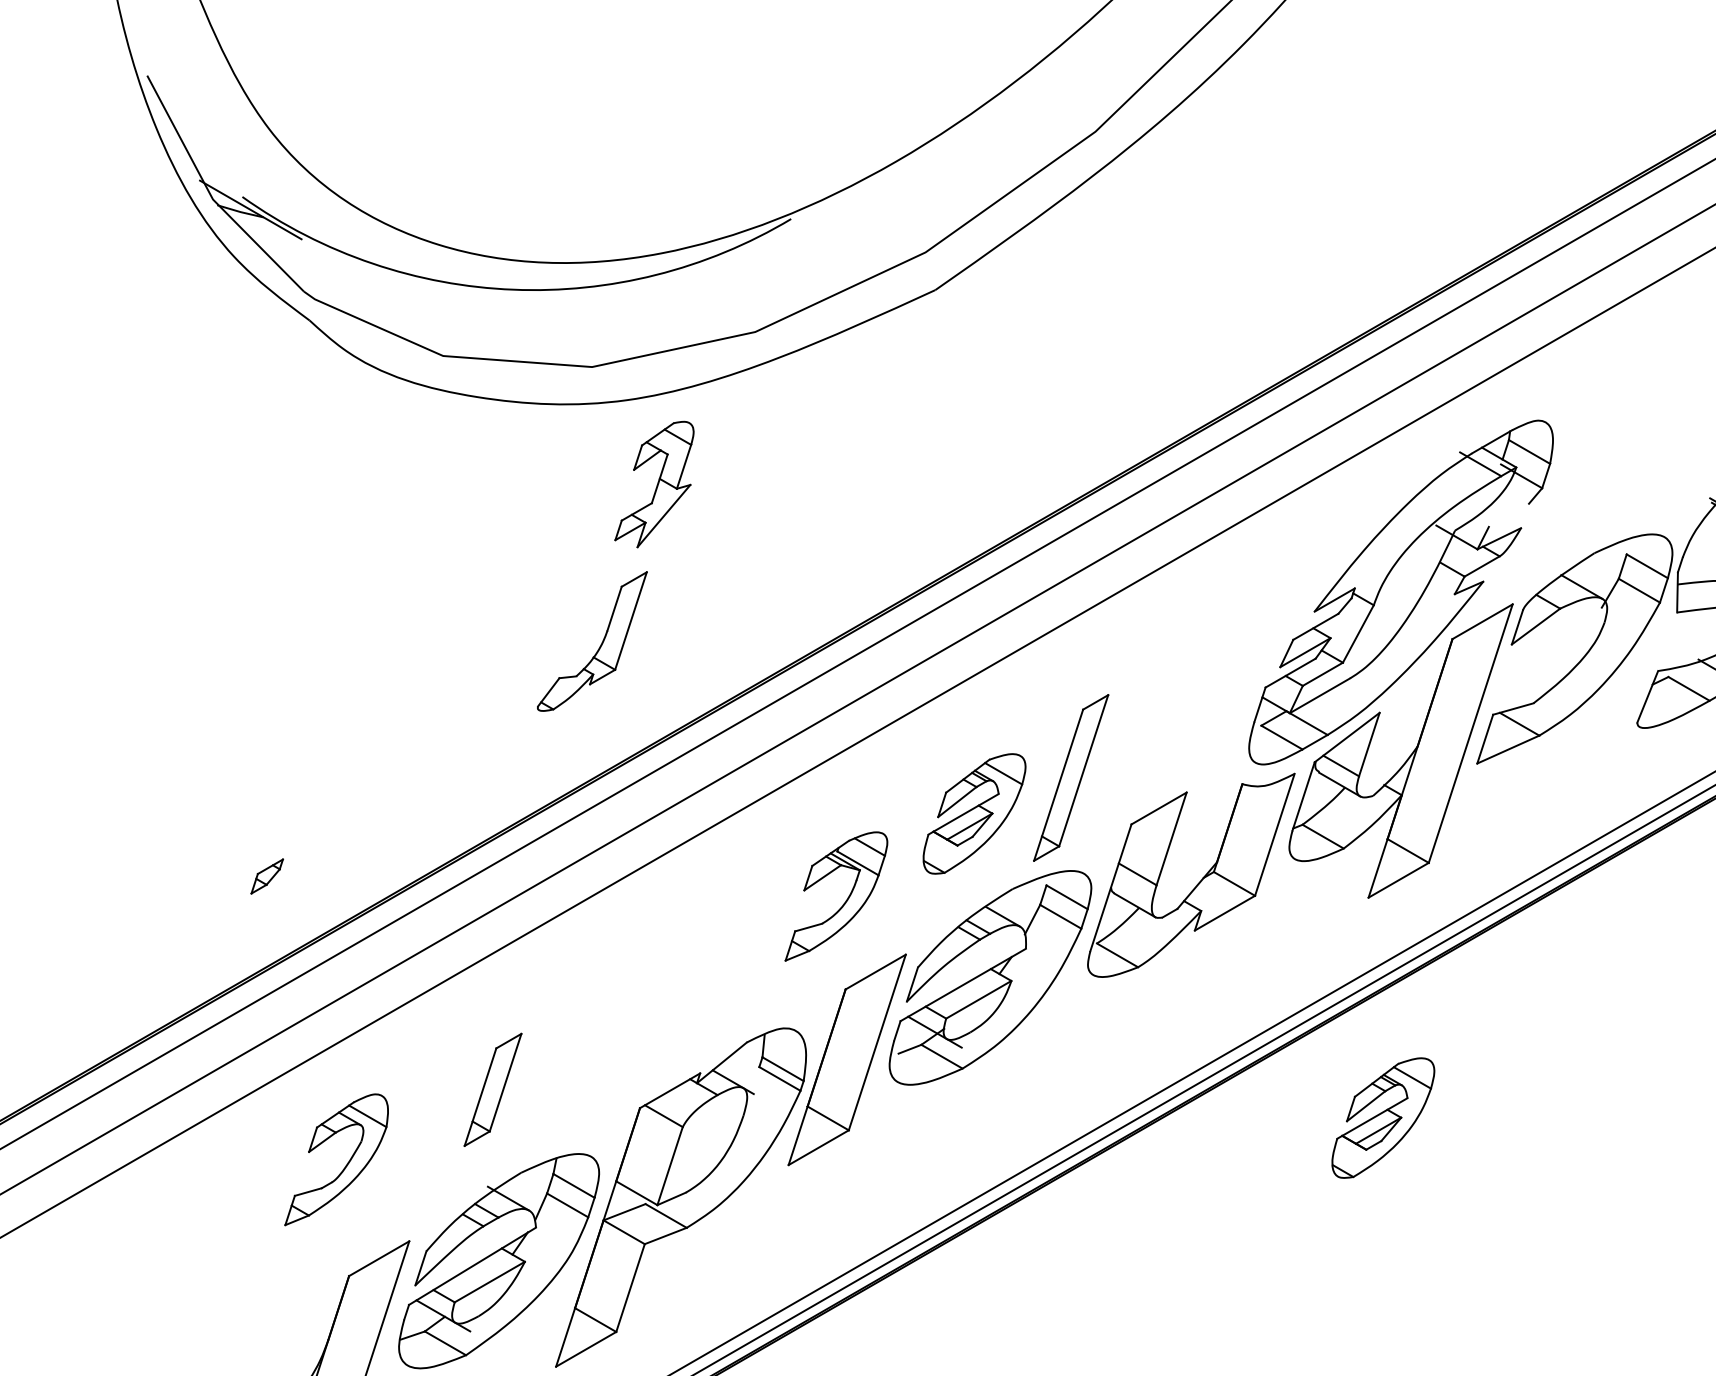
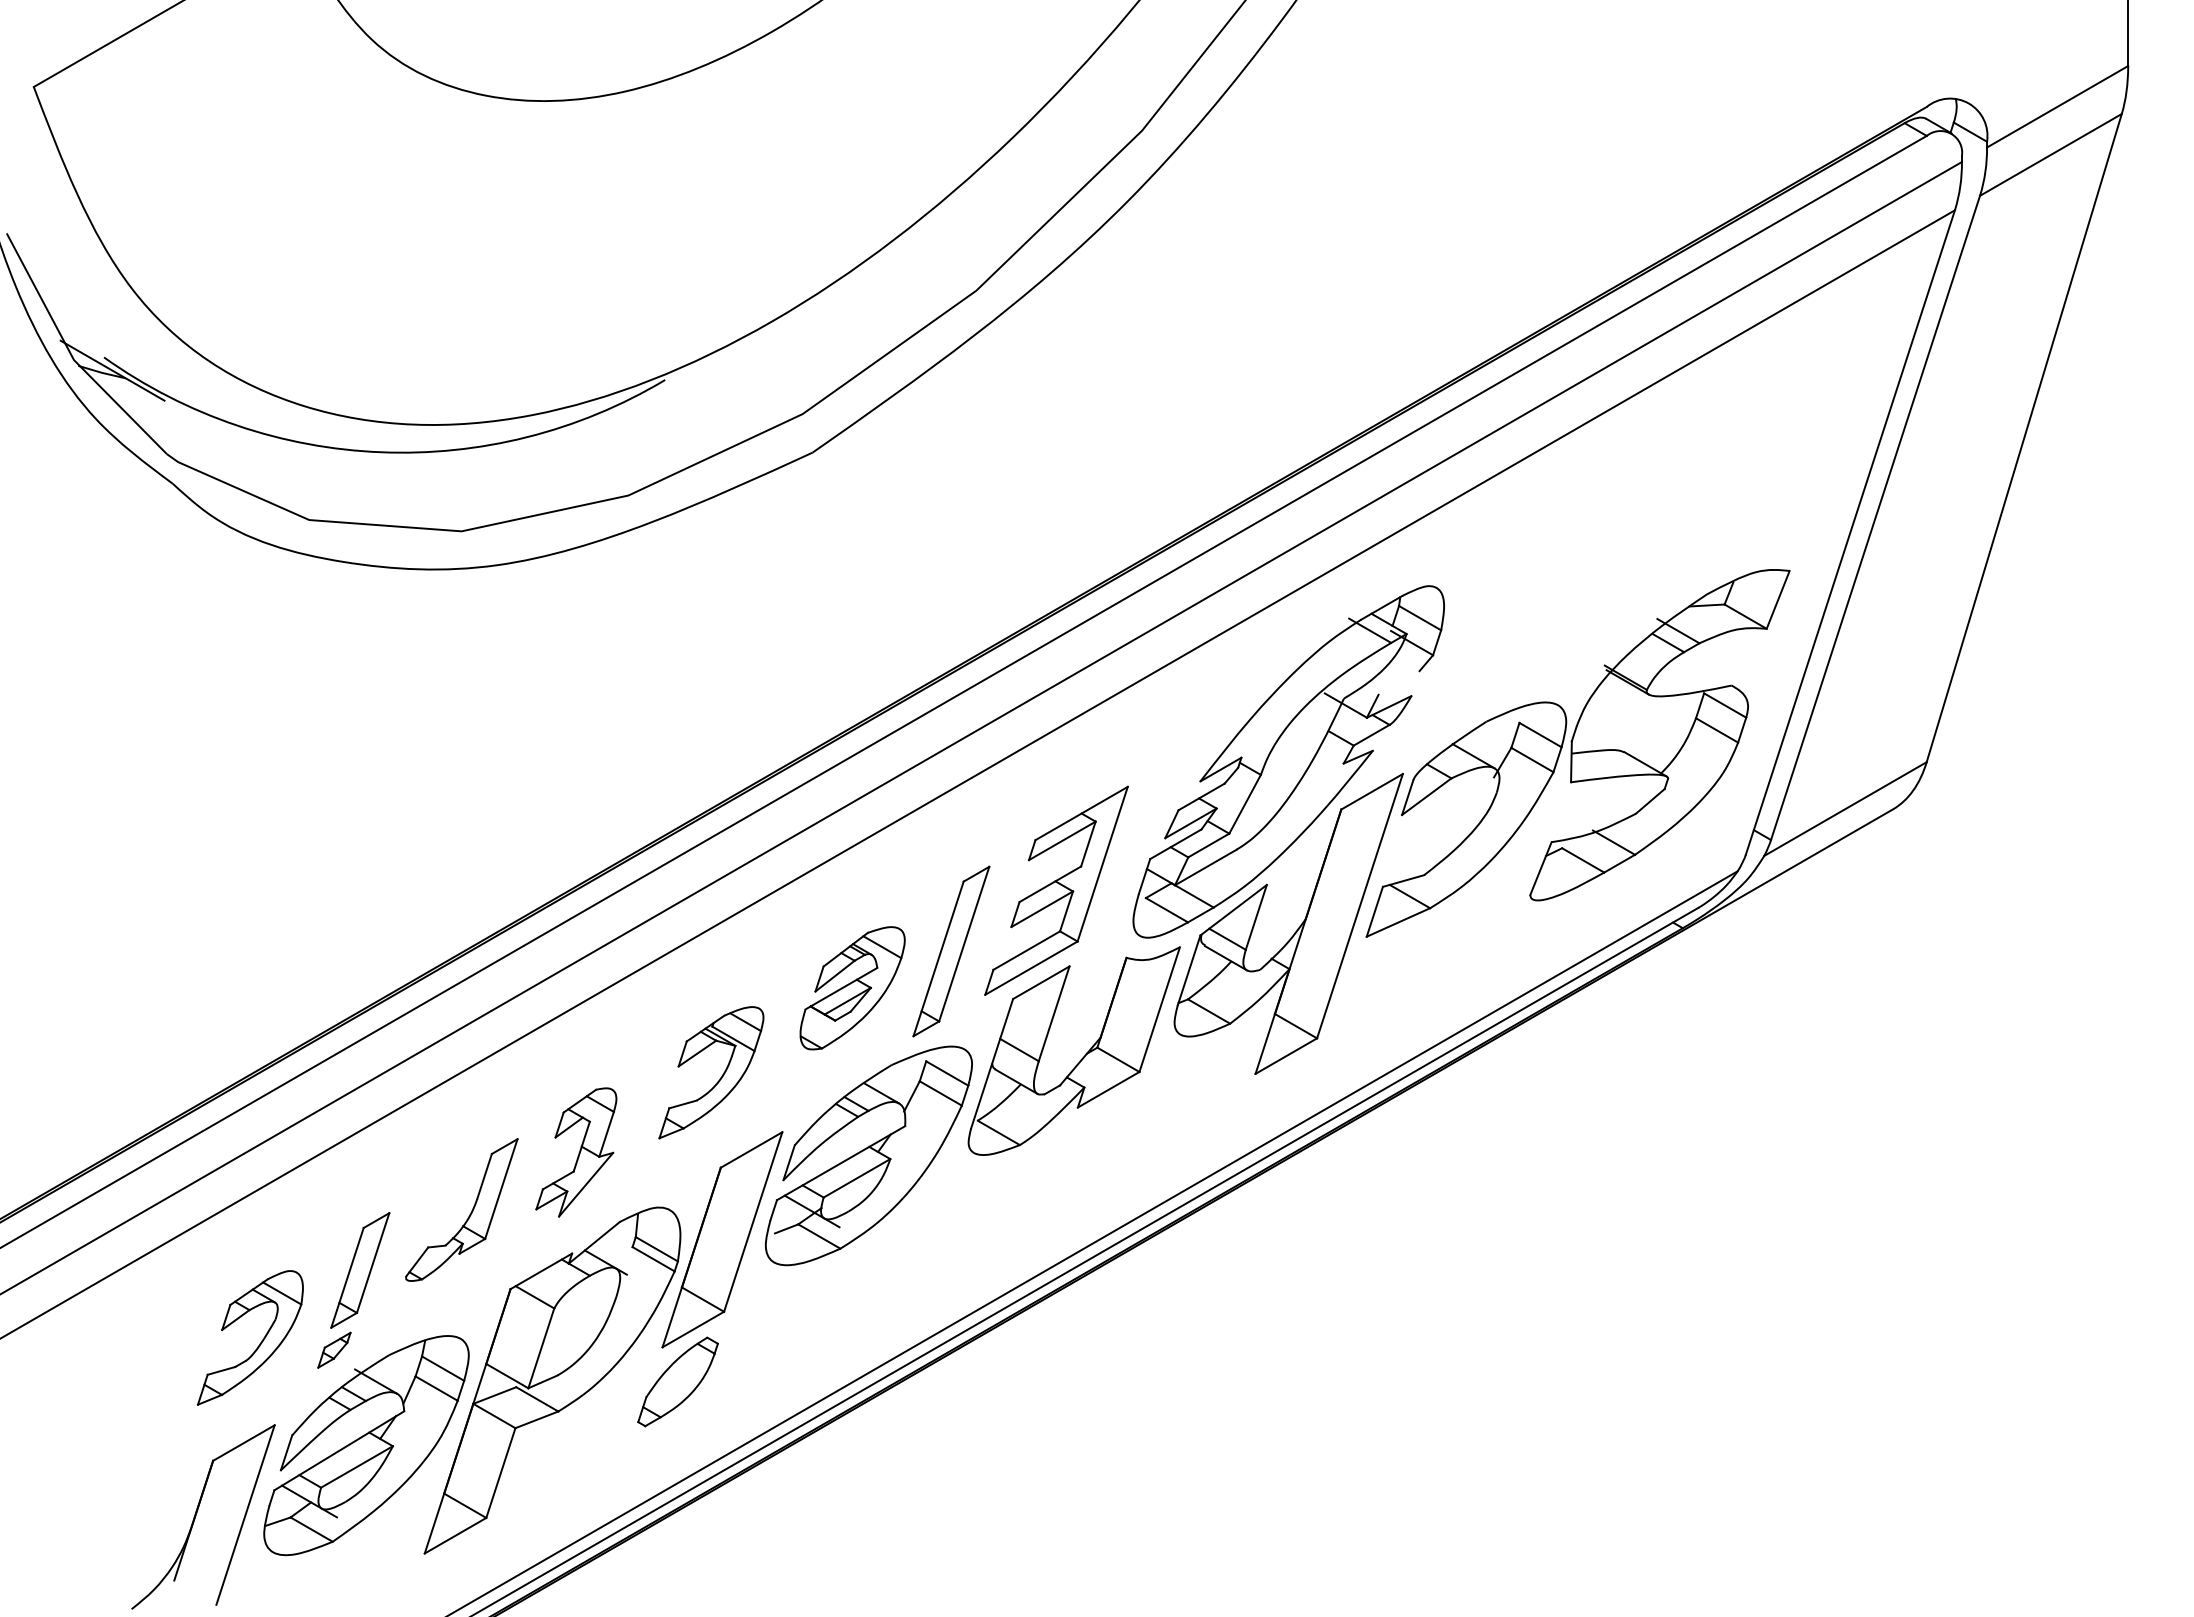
part: (654, 484) -> (576, 1152), moved
part: (599, 645) -> (469, 1214), moved
part: (1173, 718) -> (1056, 890), added
part: (267, 875) -> (334, 1349), moved
part: (1383, 1118) -> (1270, 1299), removed
part: (345, 1165) -> (259, 1343), moved
part: (803, 1198) -> (677, 1381), added

